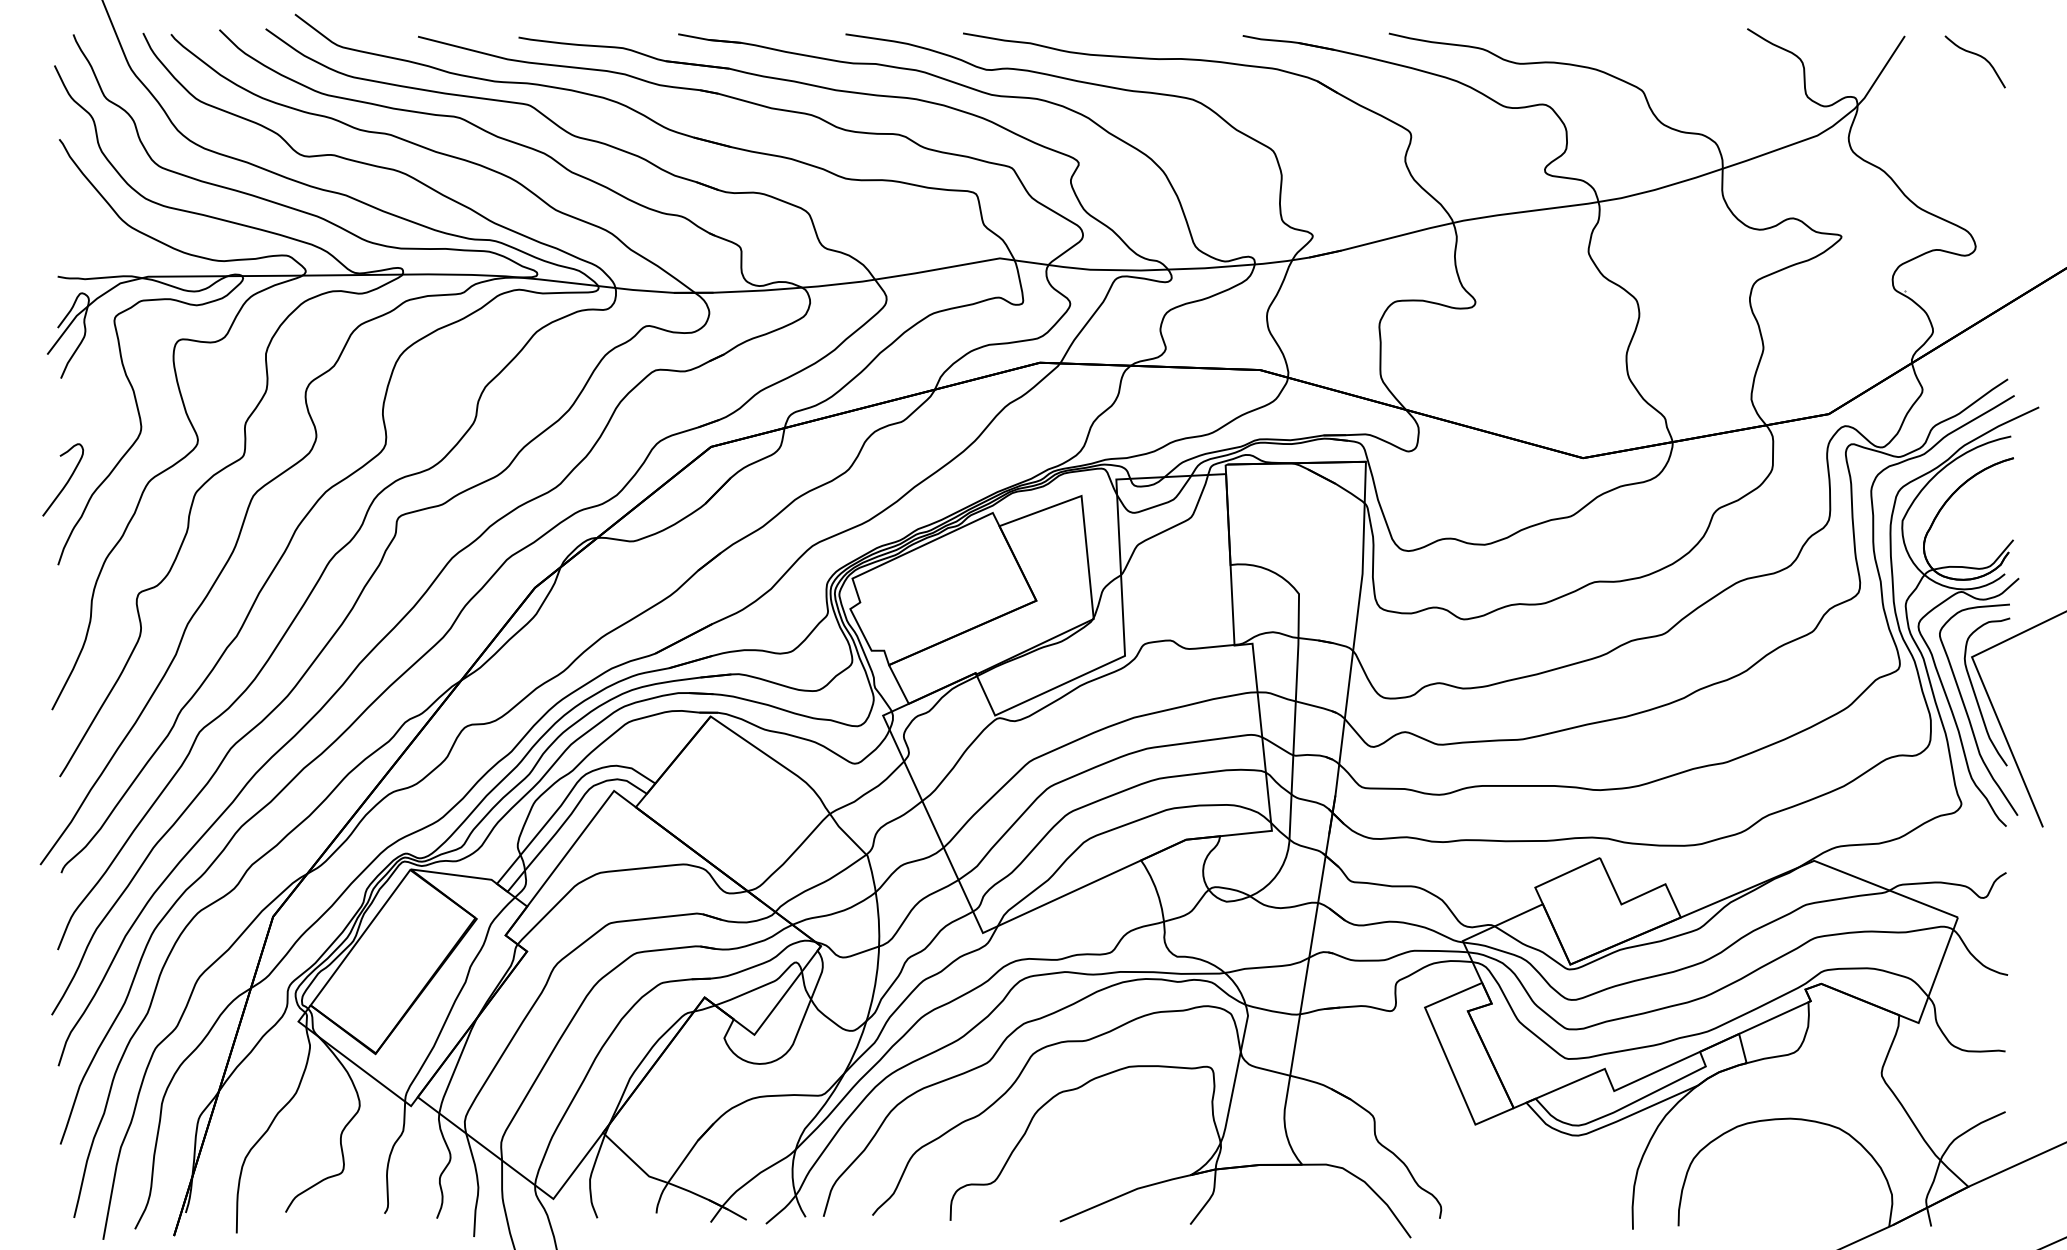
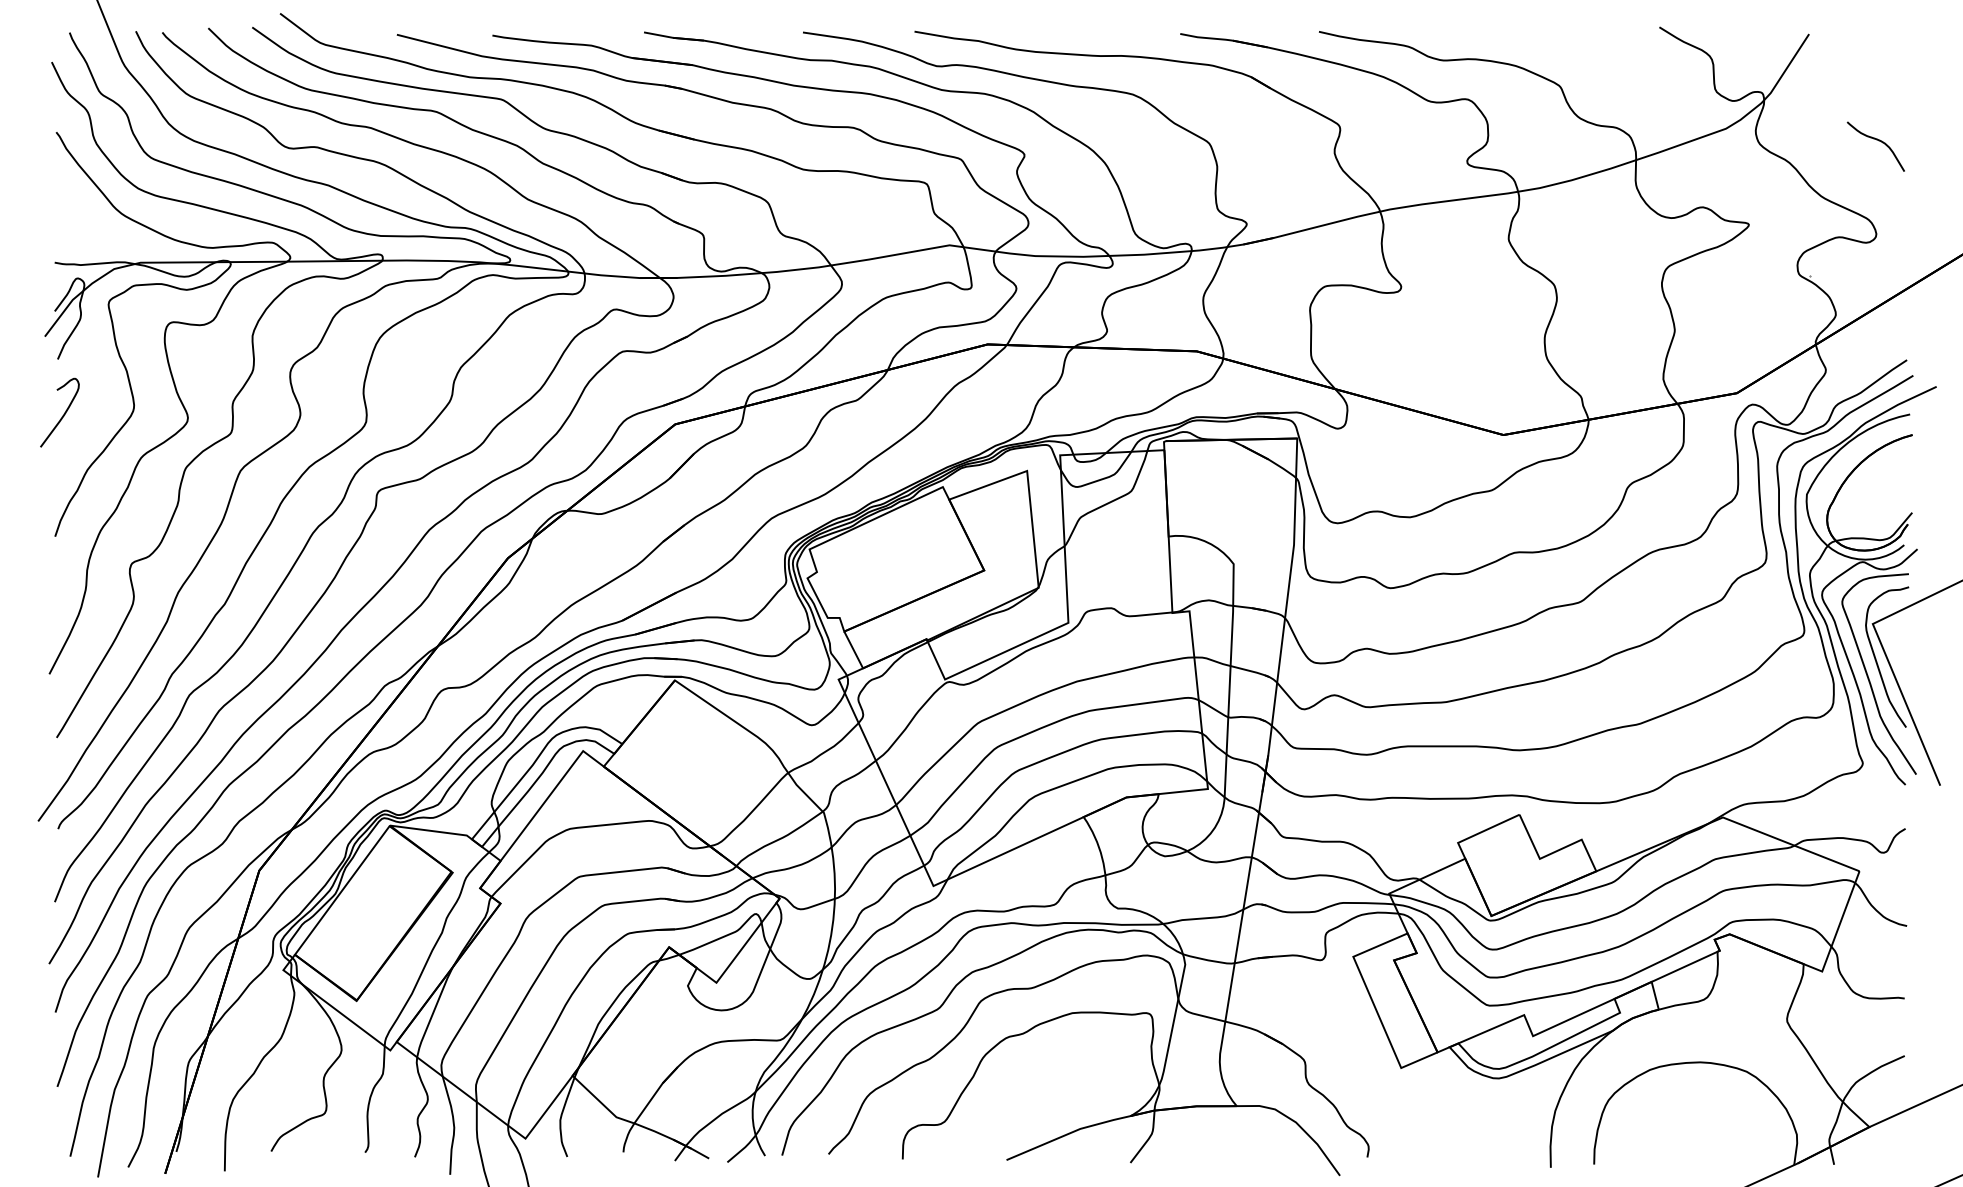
curve: (1977, 56) -> (1878, 141), moved
curve: (65, 482) -> (62, 415), moved

